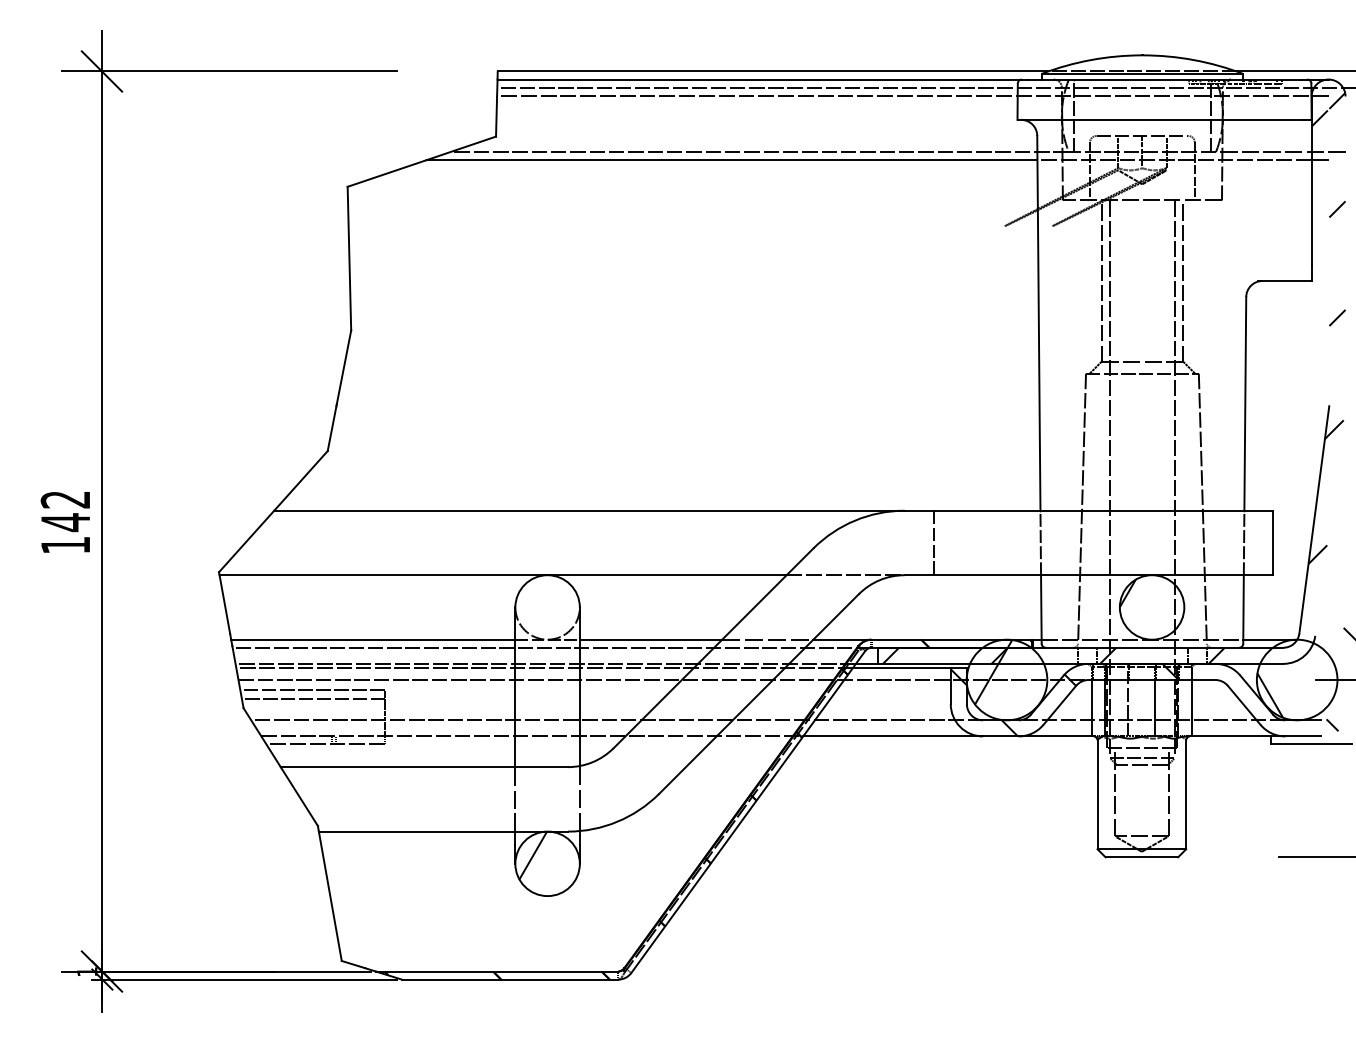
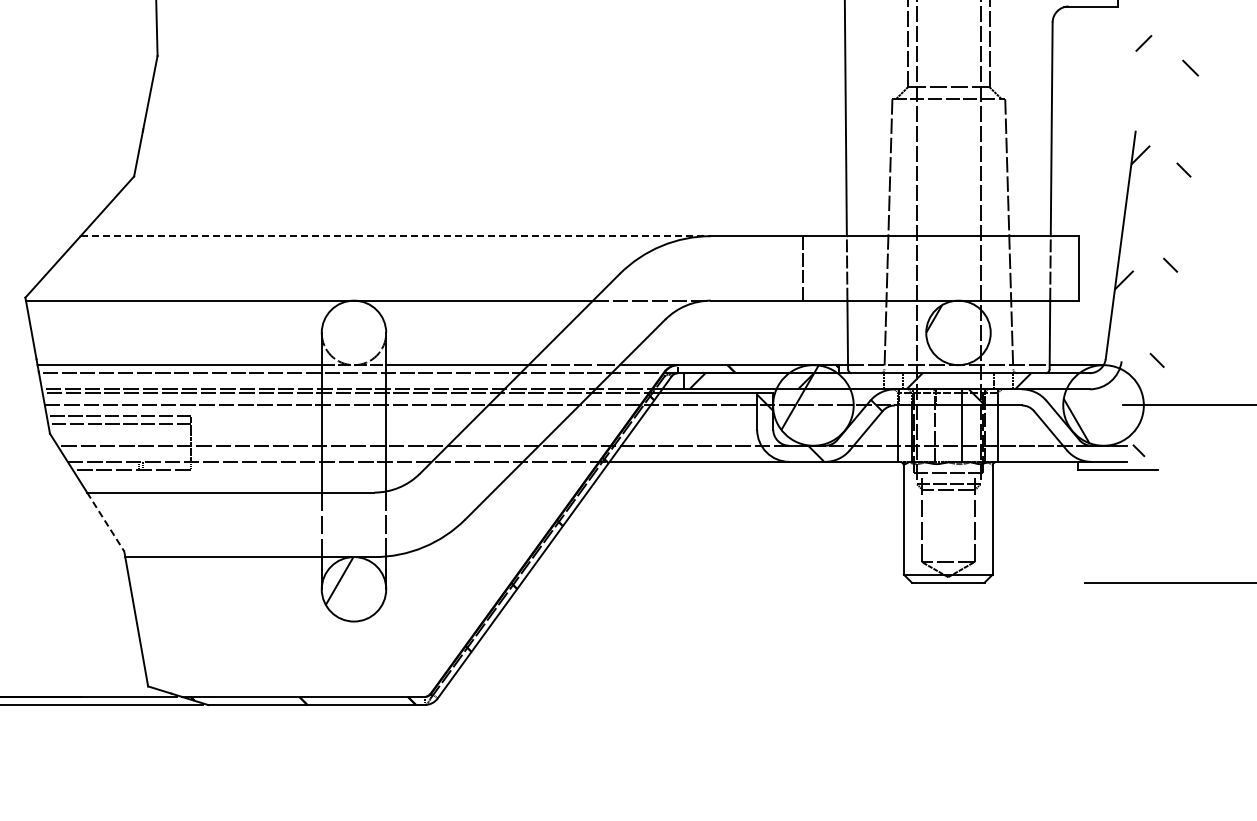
line: (589, 510) -> (395, 235), solid -> dashed
line: (934, 542) -> (802, 267), moved
line: (299, 796) -> (105, 521), solid -> dashed

